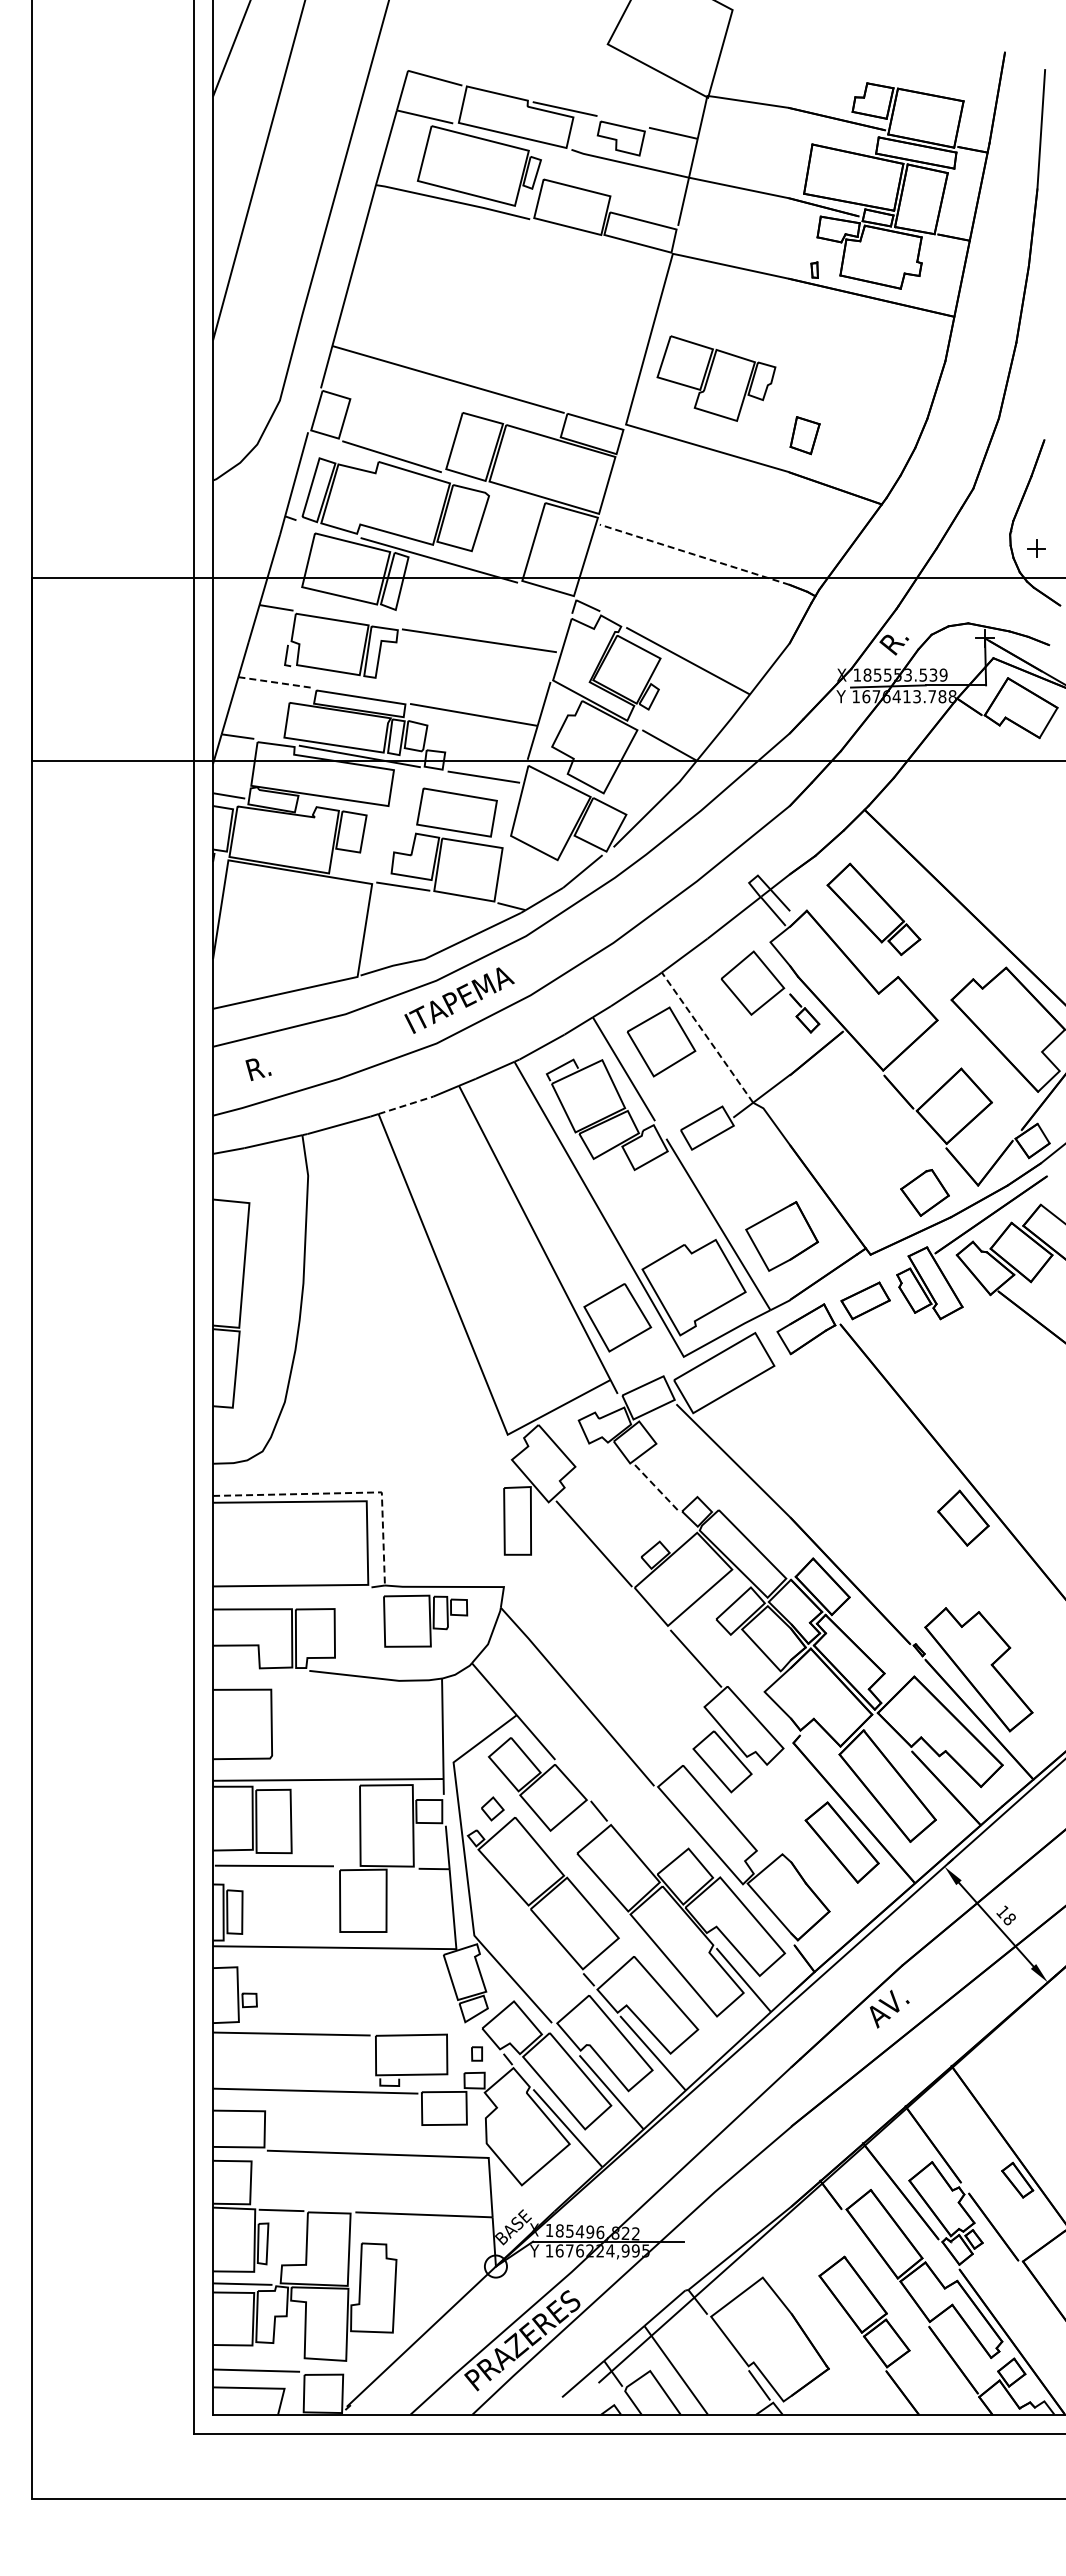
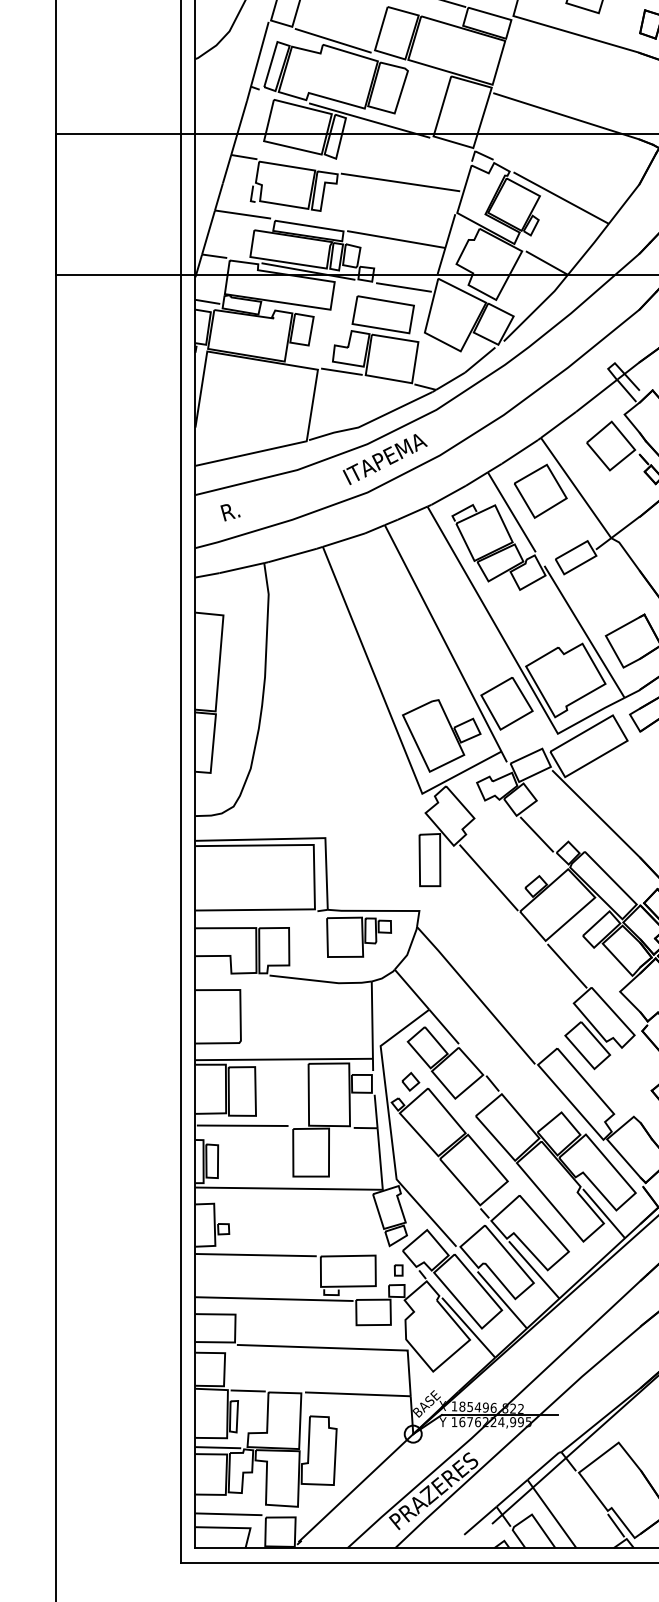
line: (694, 554) -> (566, 116), dashed -> solid
line: (274, 682) -> (242, 214), dashed -> solid
line: (707, 1037) -> (576, 487), dashed -> solid
line: (405, 1105) -> (343, 540), dashed -> solid
part: (532, 1359) -> (441, 735), added
line: (657, 1488) -> (537, 835), dashed -> solid
line: (344, 1493) -> (296, 838), dashed -> solid

